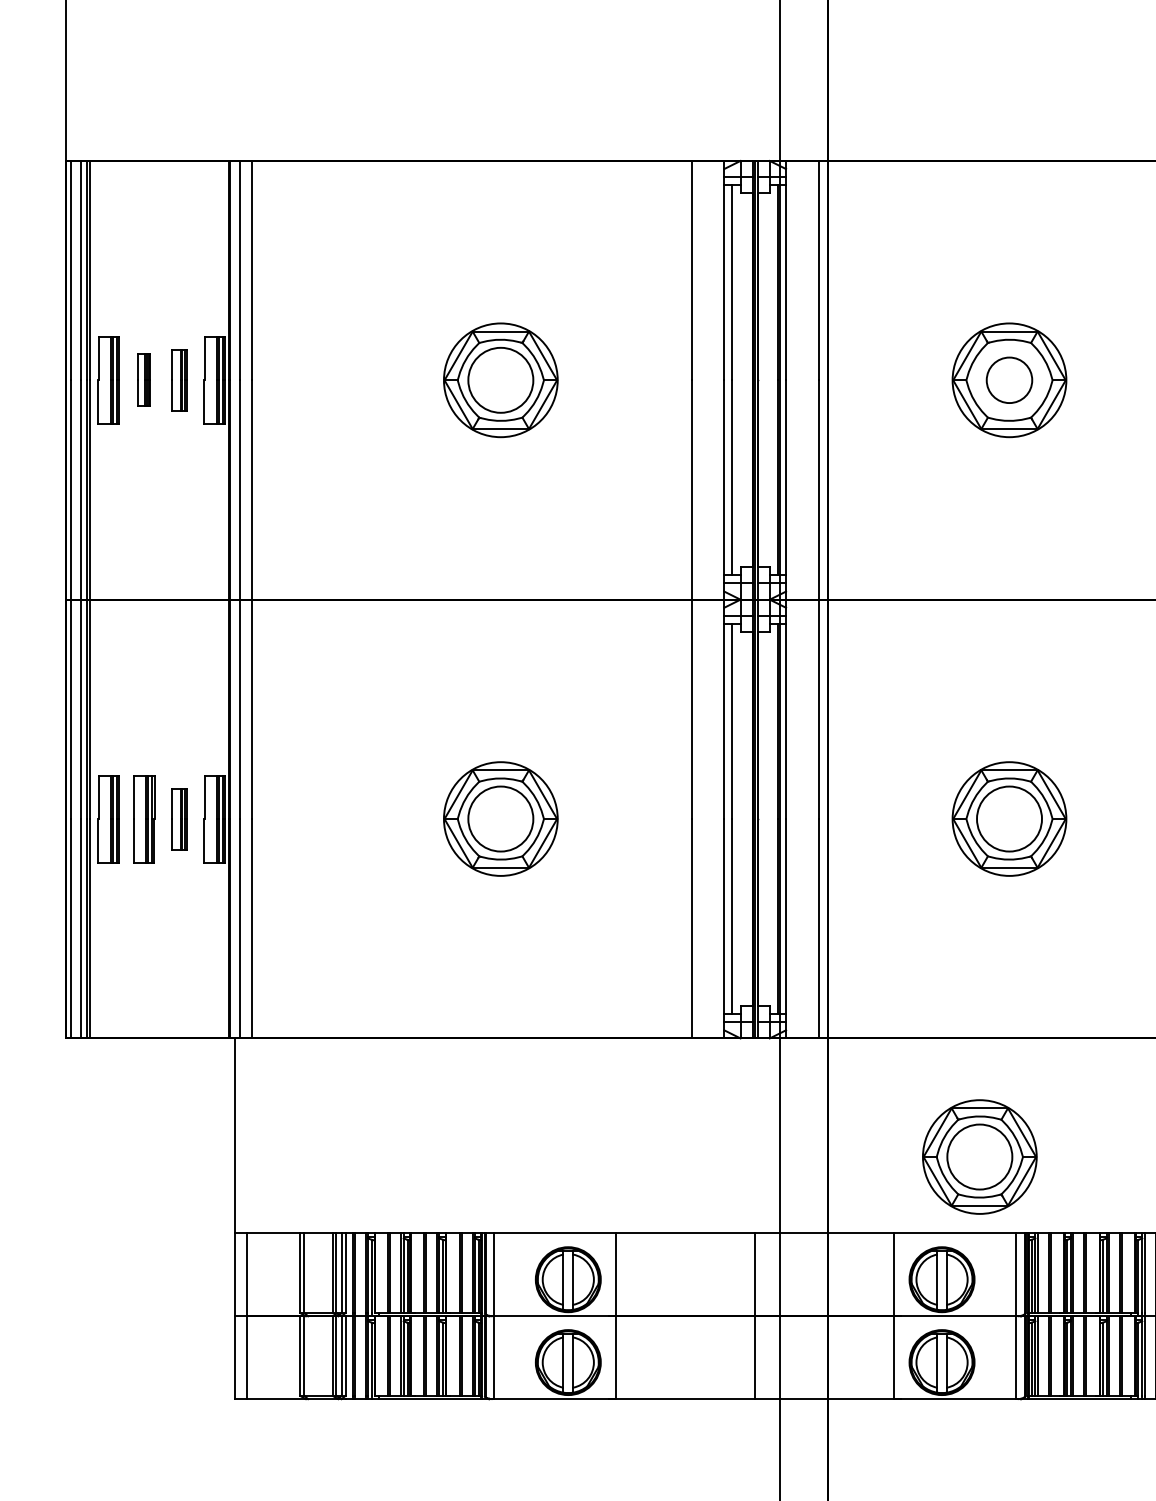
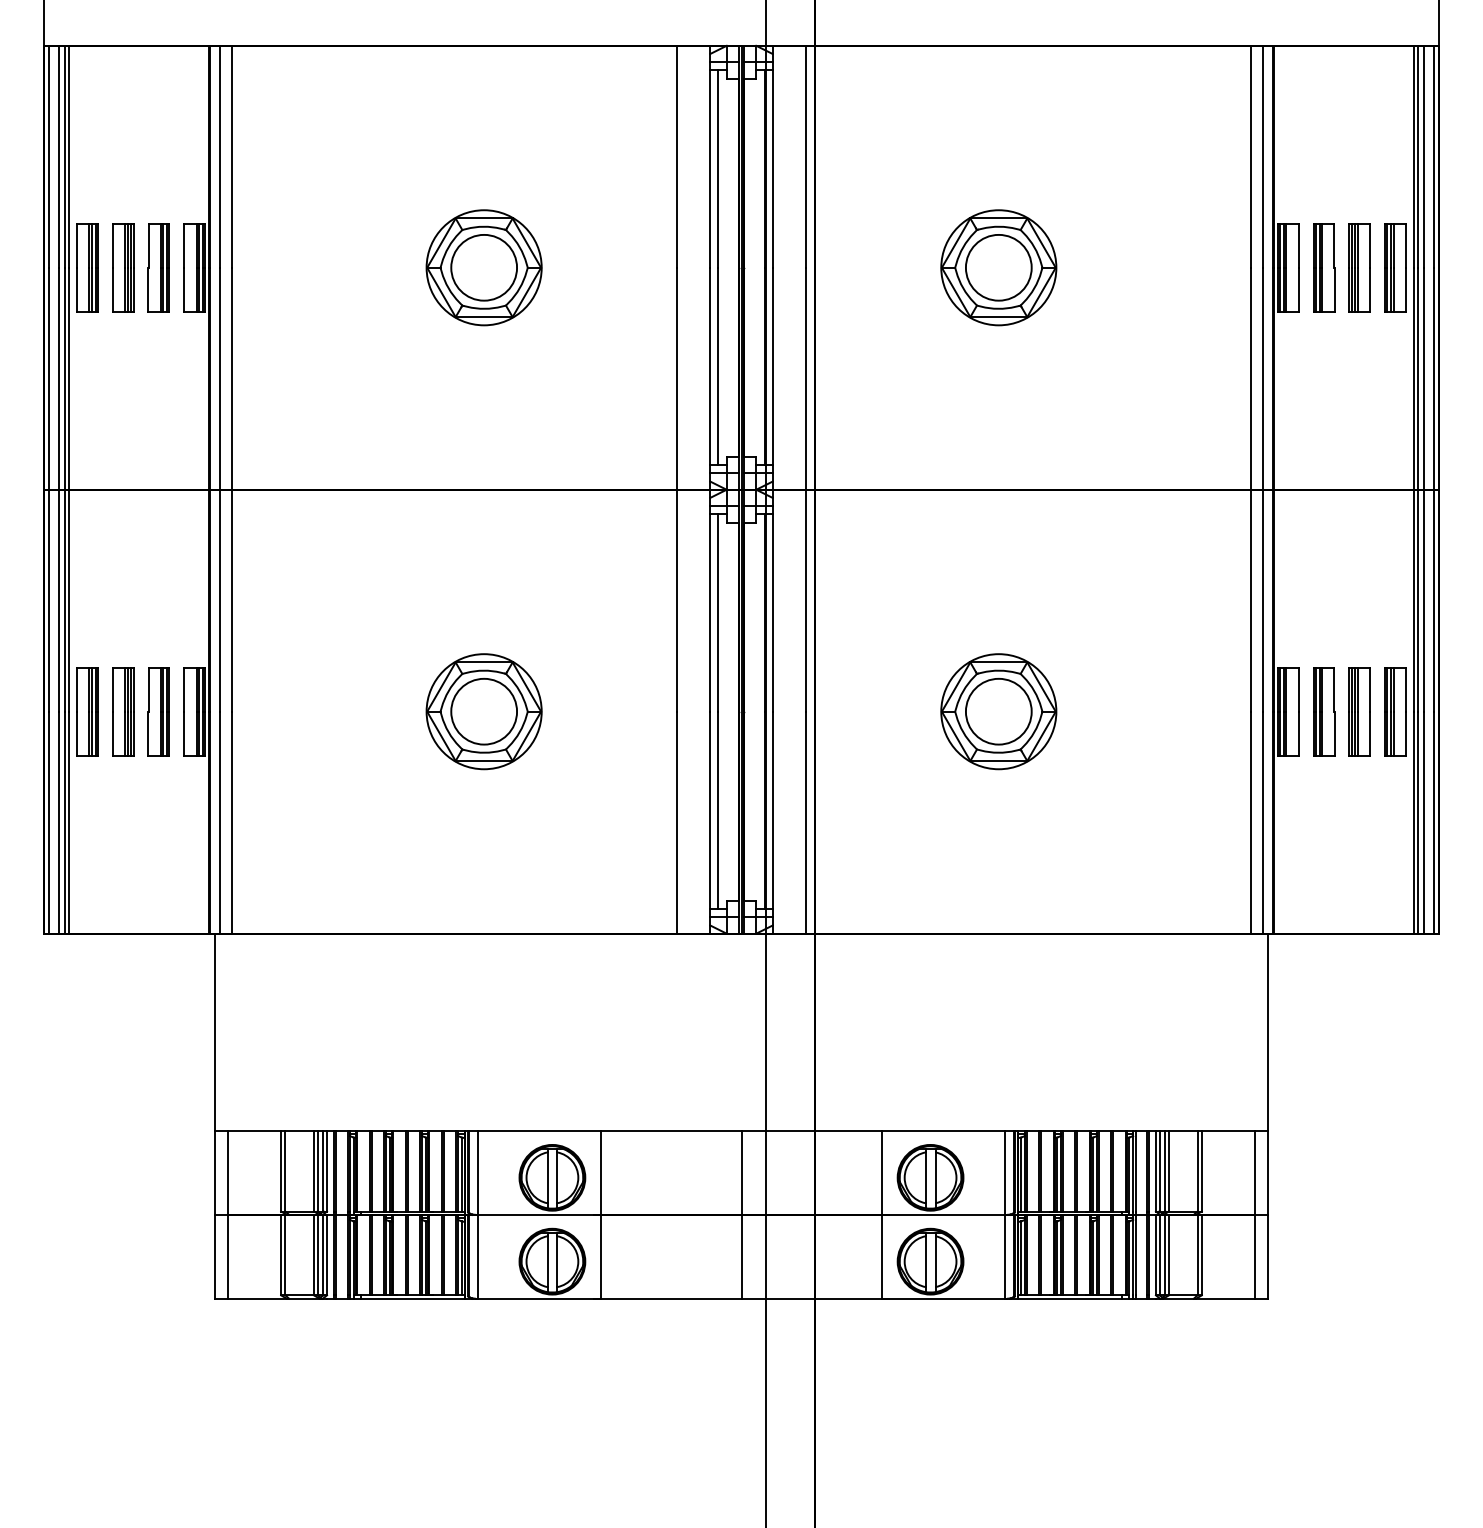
part: (144, 380) -> (123, 267), size x1.67
part: (179, 380) -> (158, 267), size x1.43
circle: (1009, 380) -> (998, 267), size x1.43
part: (179, 818) -> (158, 711), size x1.43
part: (979, 1156) -> (968, 1053), removed

